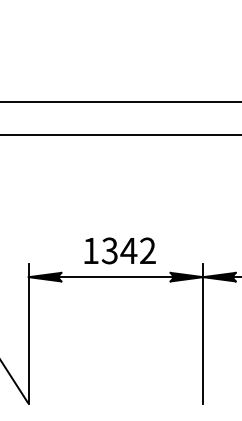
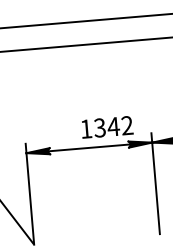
text: (119, 250) -> (106, 127), moved

